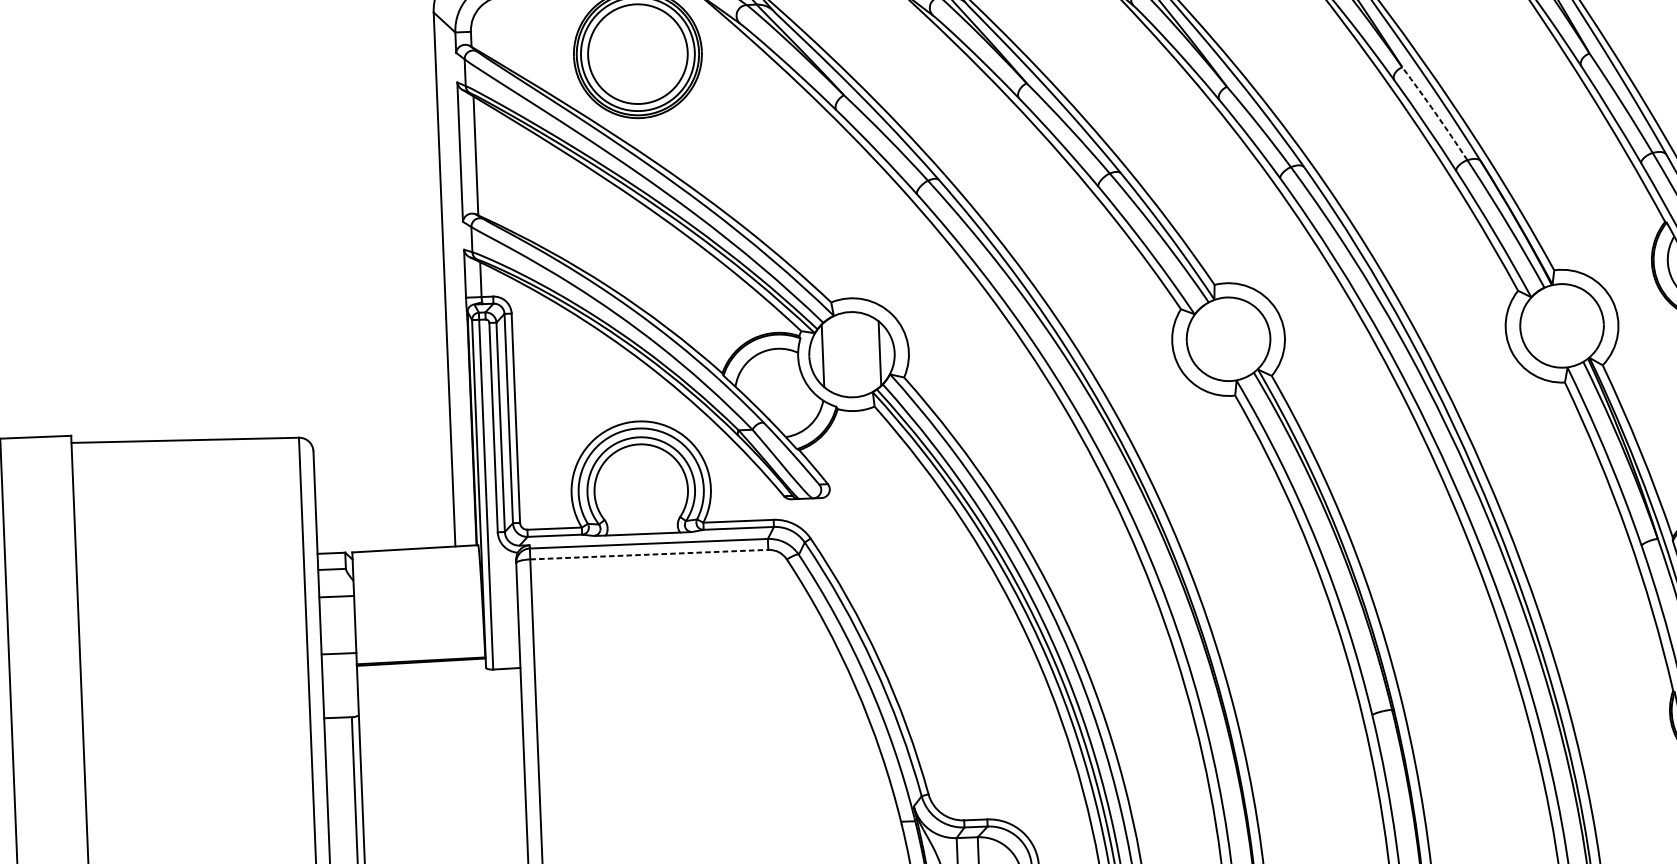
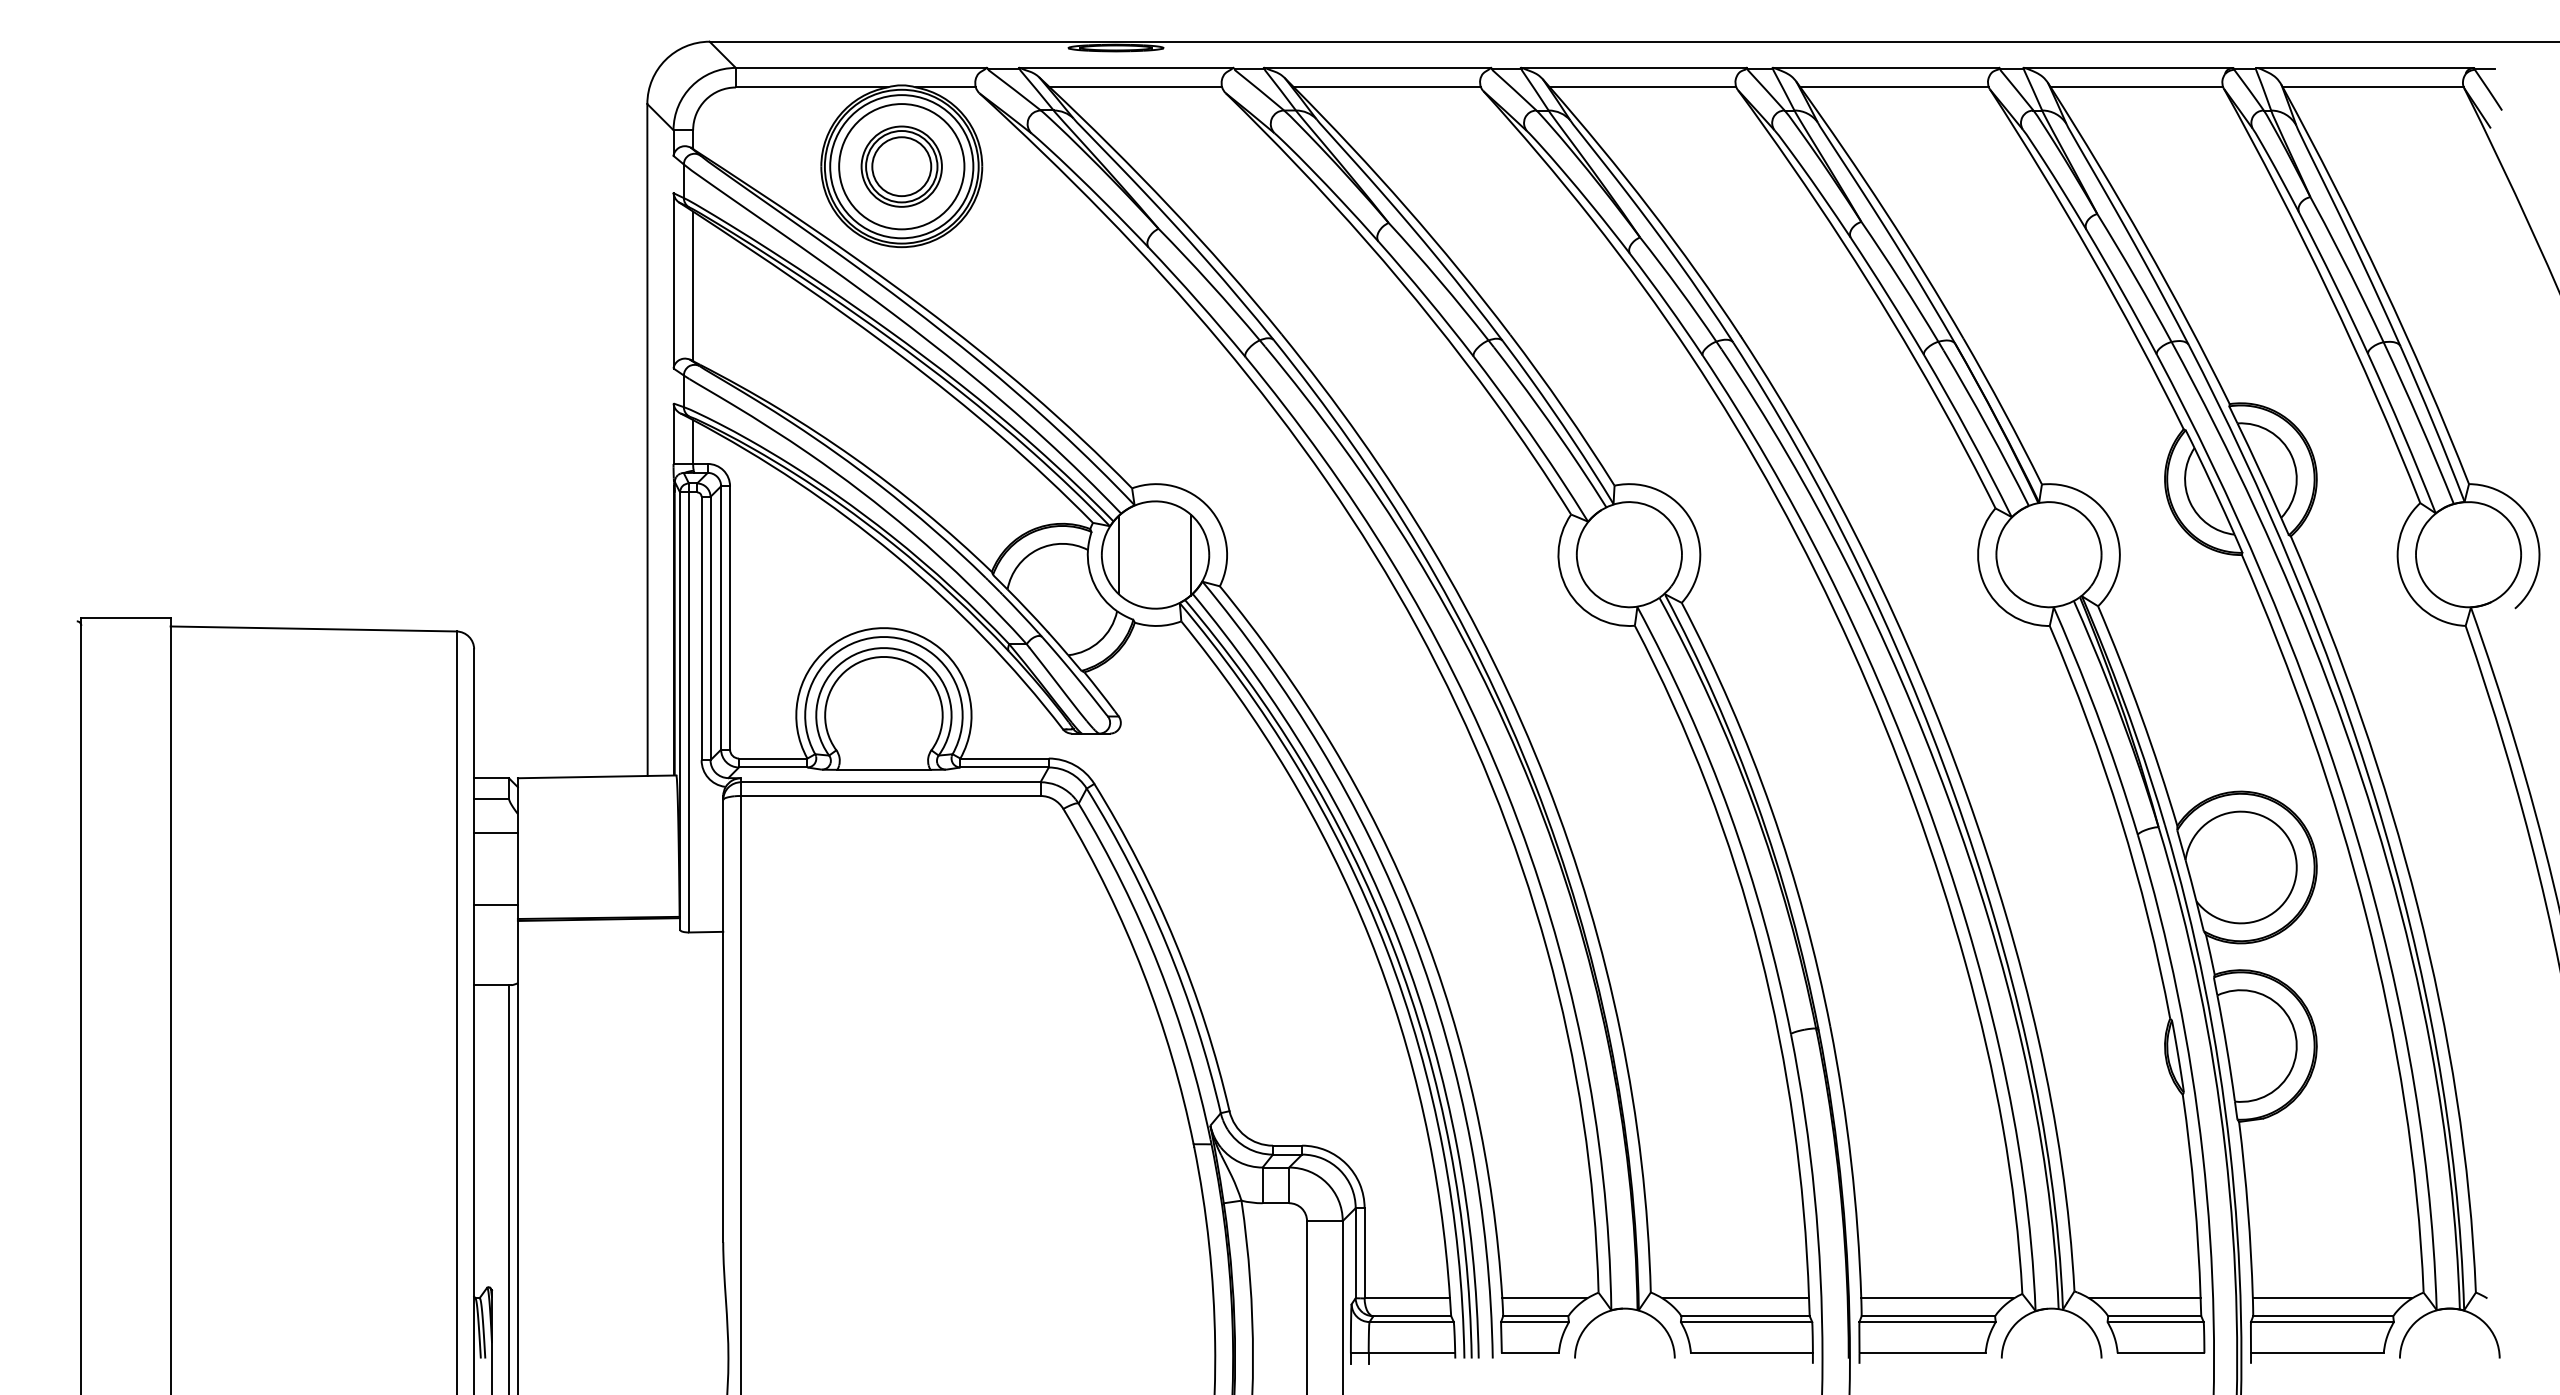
part: (637, 54) -> (901, 166), added
arc: (1435, 113) -> (1900, 281), dashed -> solid
line: (649, 554) -> (890, 795), dashed -> solid

